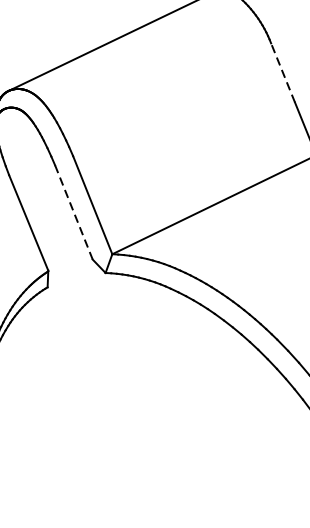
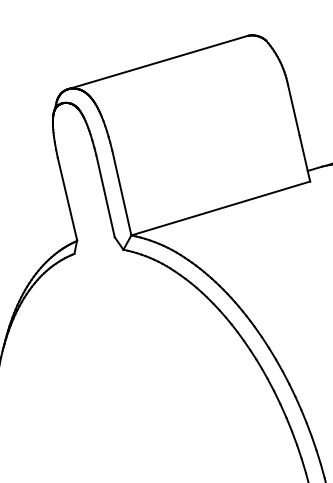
line: (282, 72) -> (293, 109), dashed -> solid
line: (73, 212) -> (105, 196), dashed -> solid

